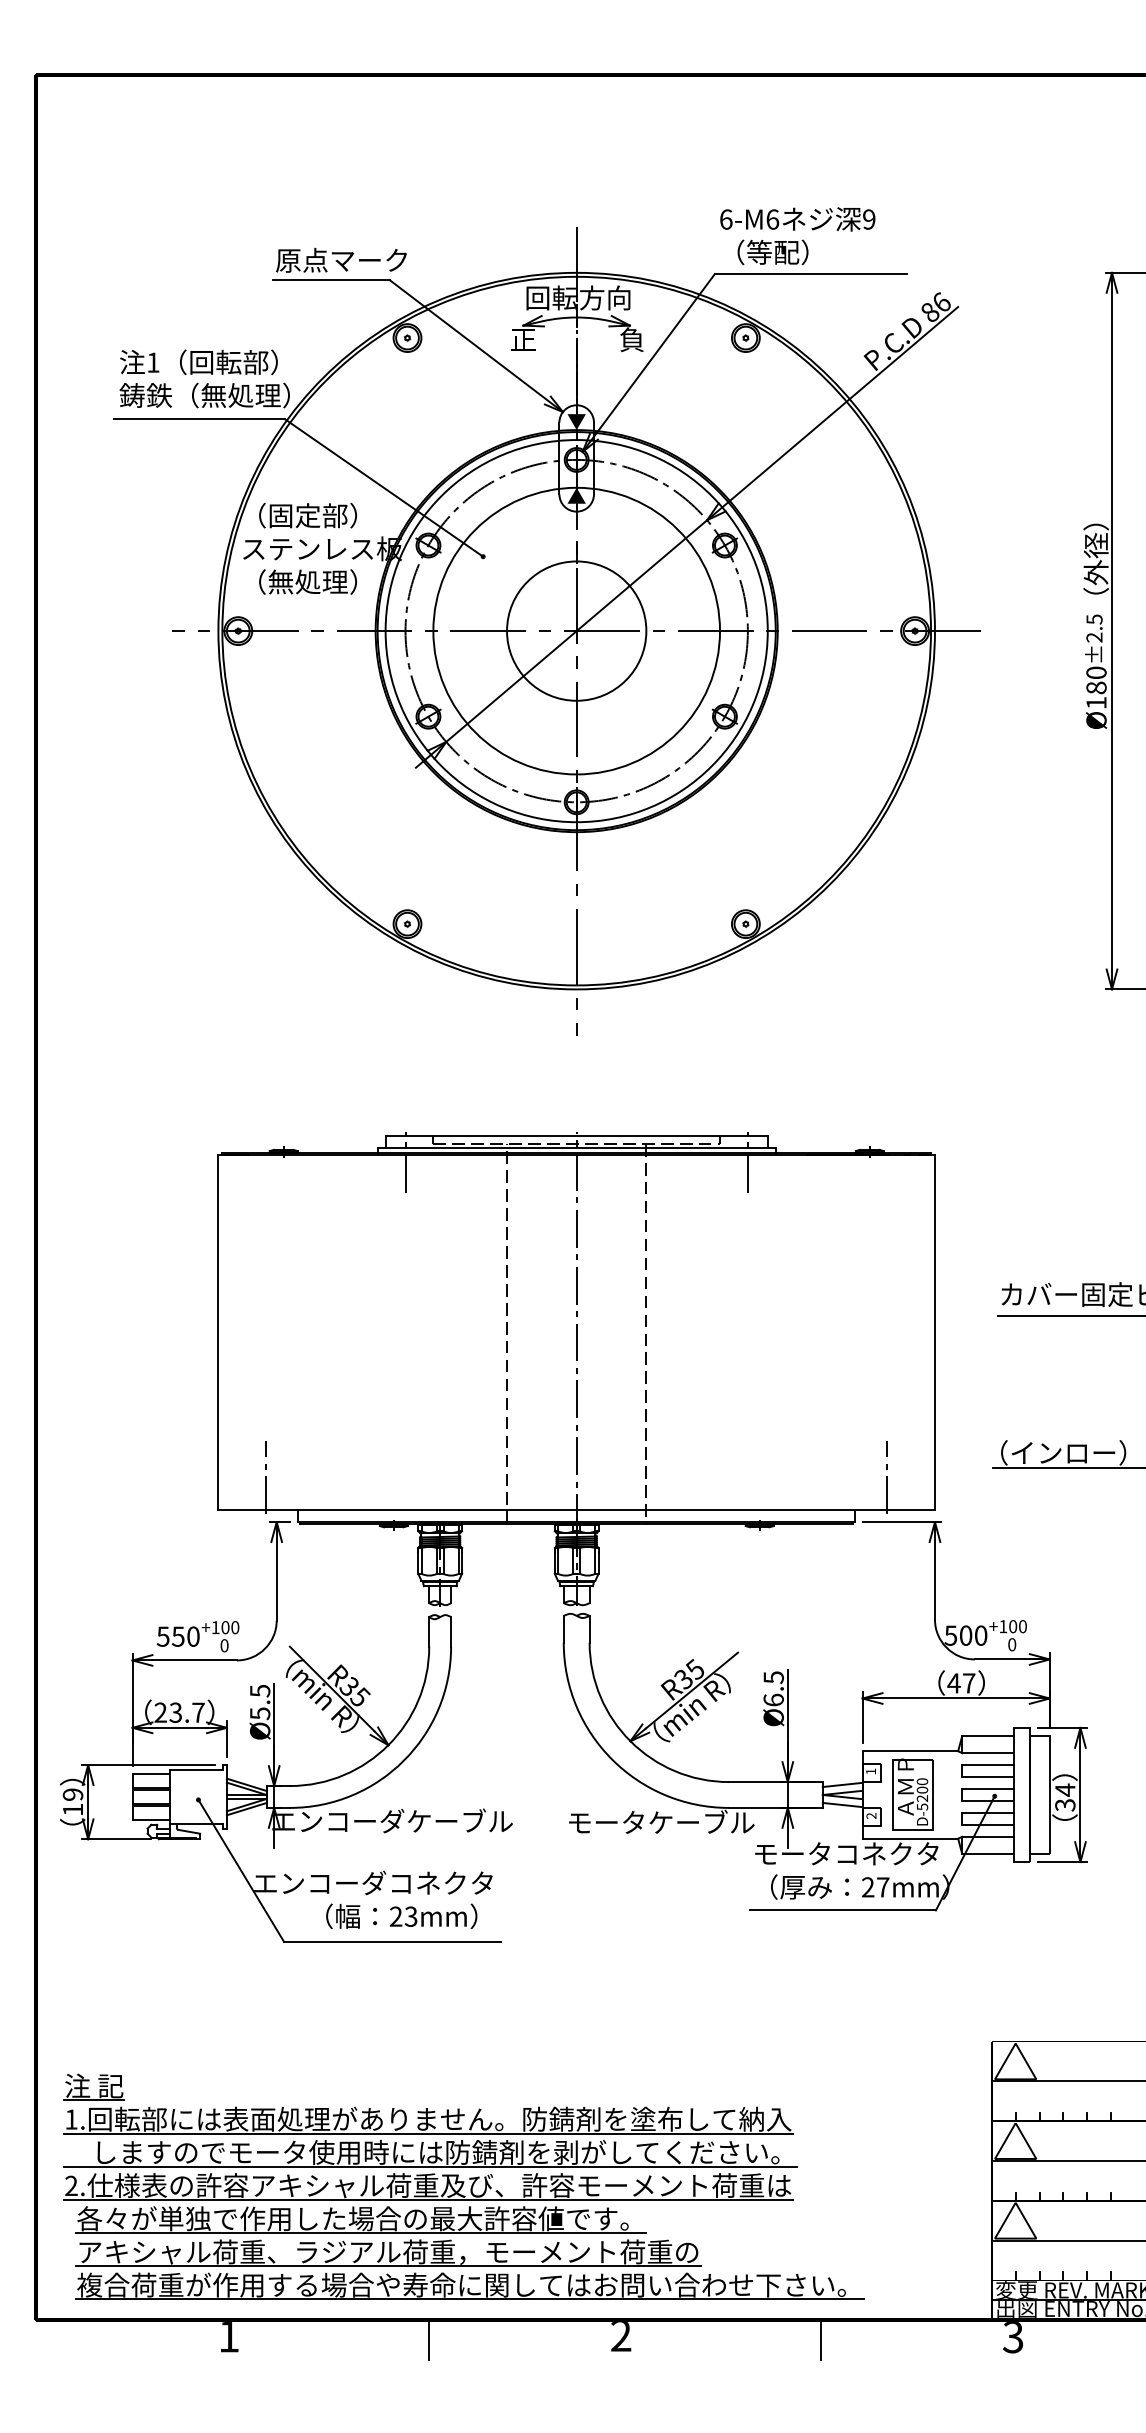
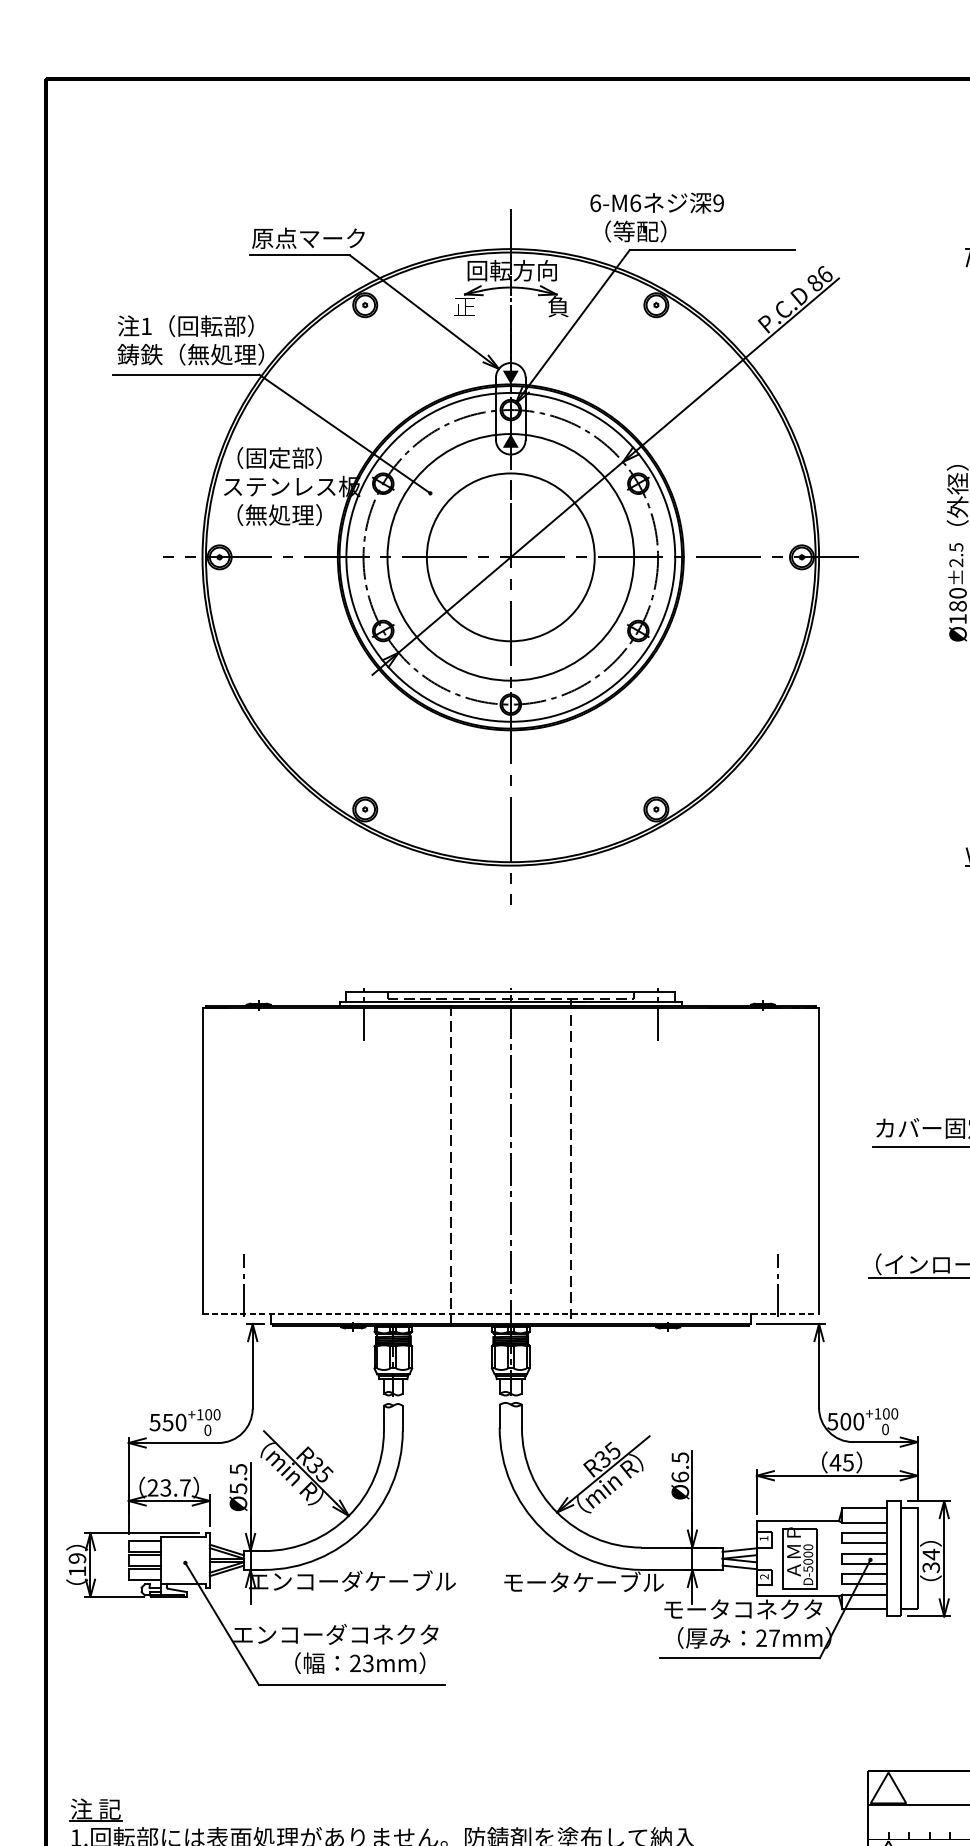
text: (797, 235) -> (656, 216), moved
circle: (576, 630) -> (510, 556), size x1.4
line: (577, 1510) -> (511, 1313), solid -> dashed
text: (968, 1683) -> (847, 1462), 47 -> 45
text: (922, 1798) -> (808, 1561), D-5200 -> D-5000

